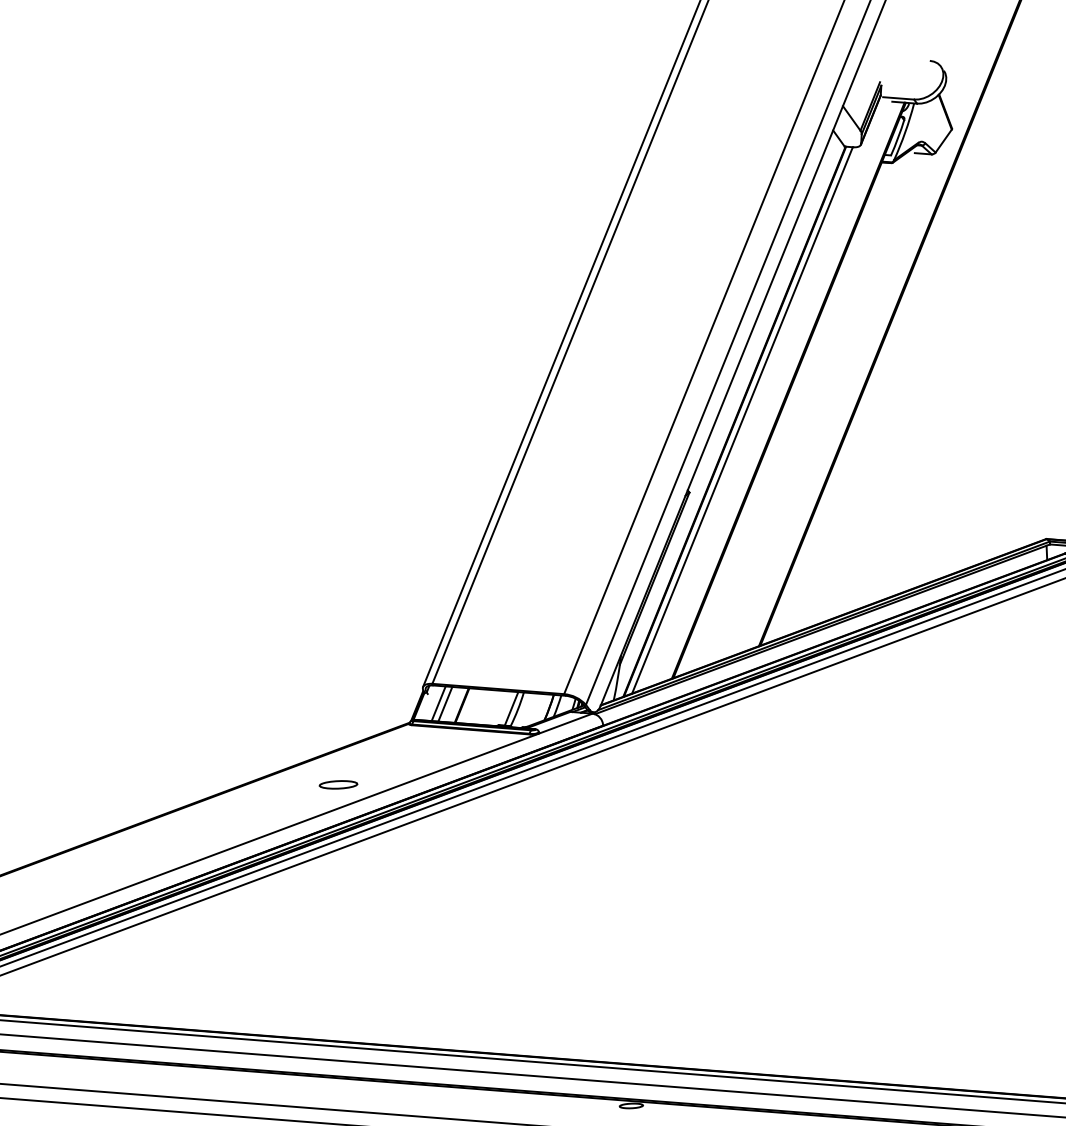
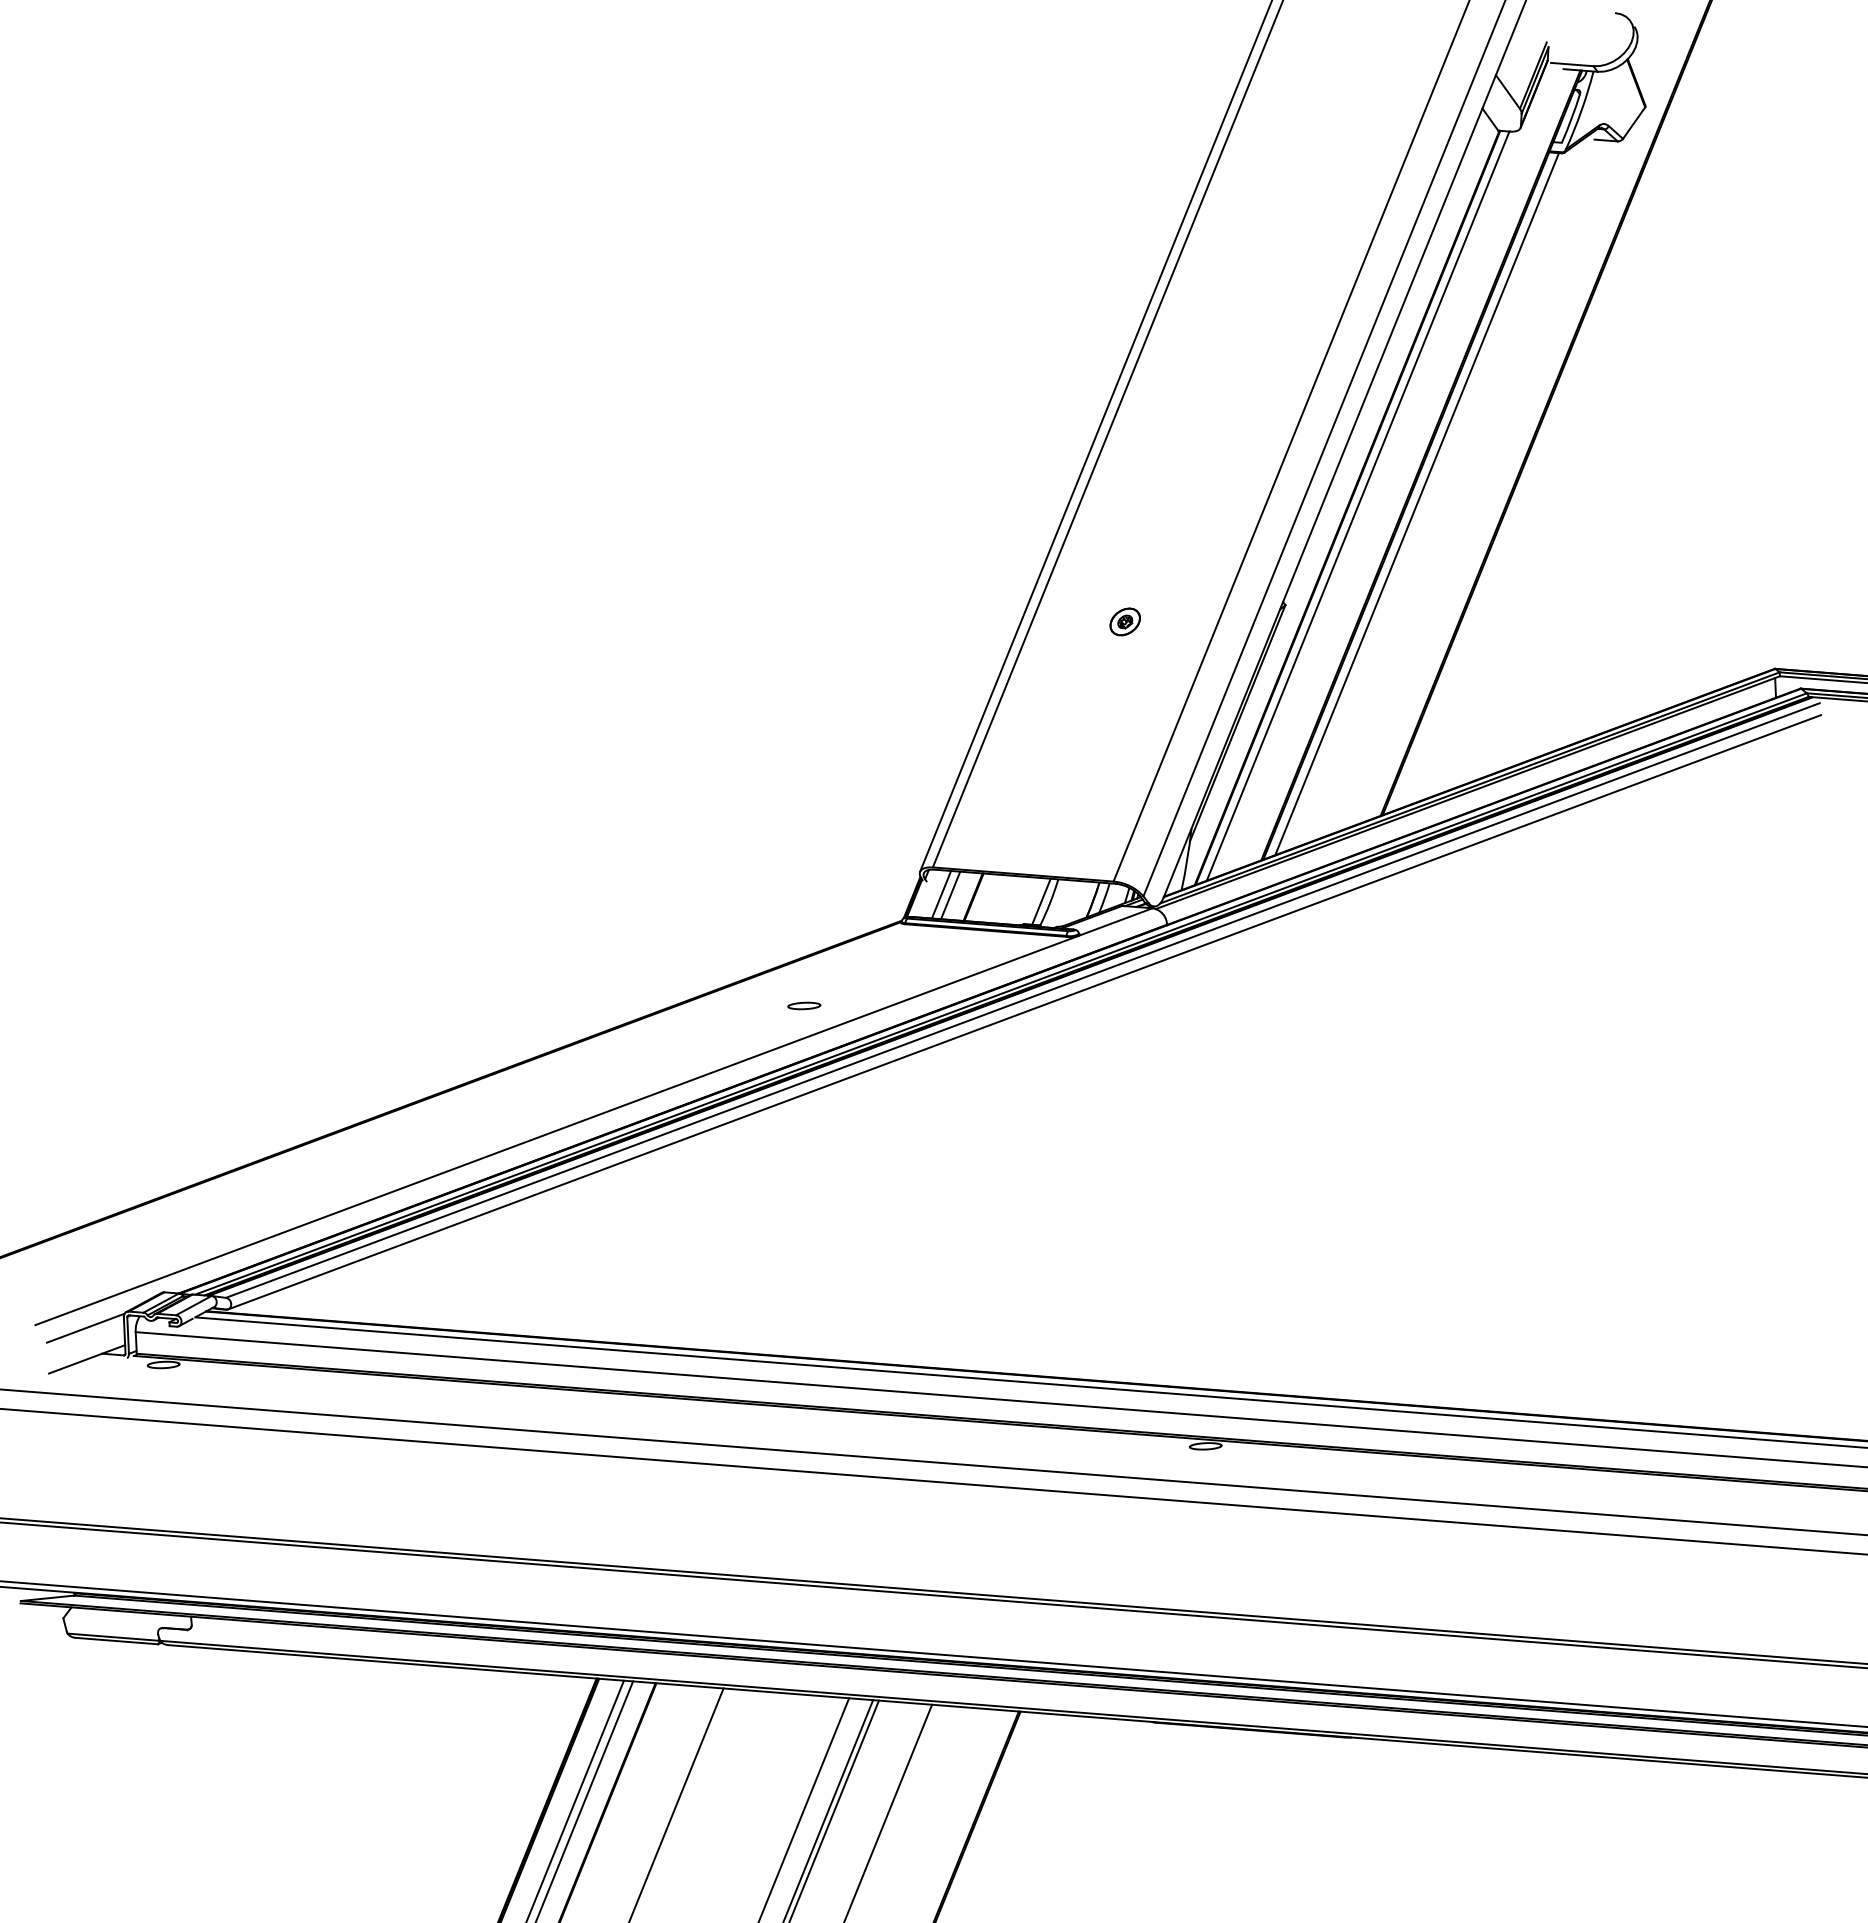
line: (785, 419) -> (1416, 504), added
part: (572, 504) -> (1124, 621), added
part: (338, 784) -> (804, 1005), size x0.62

